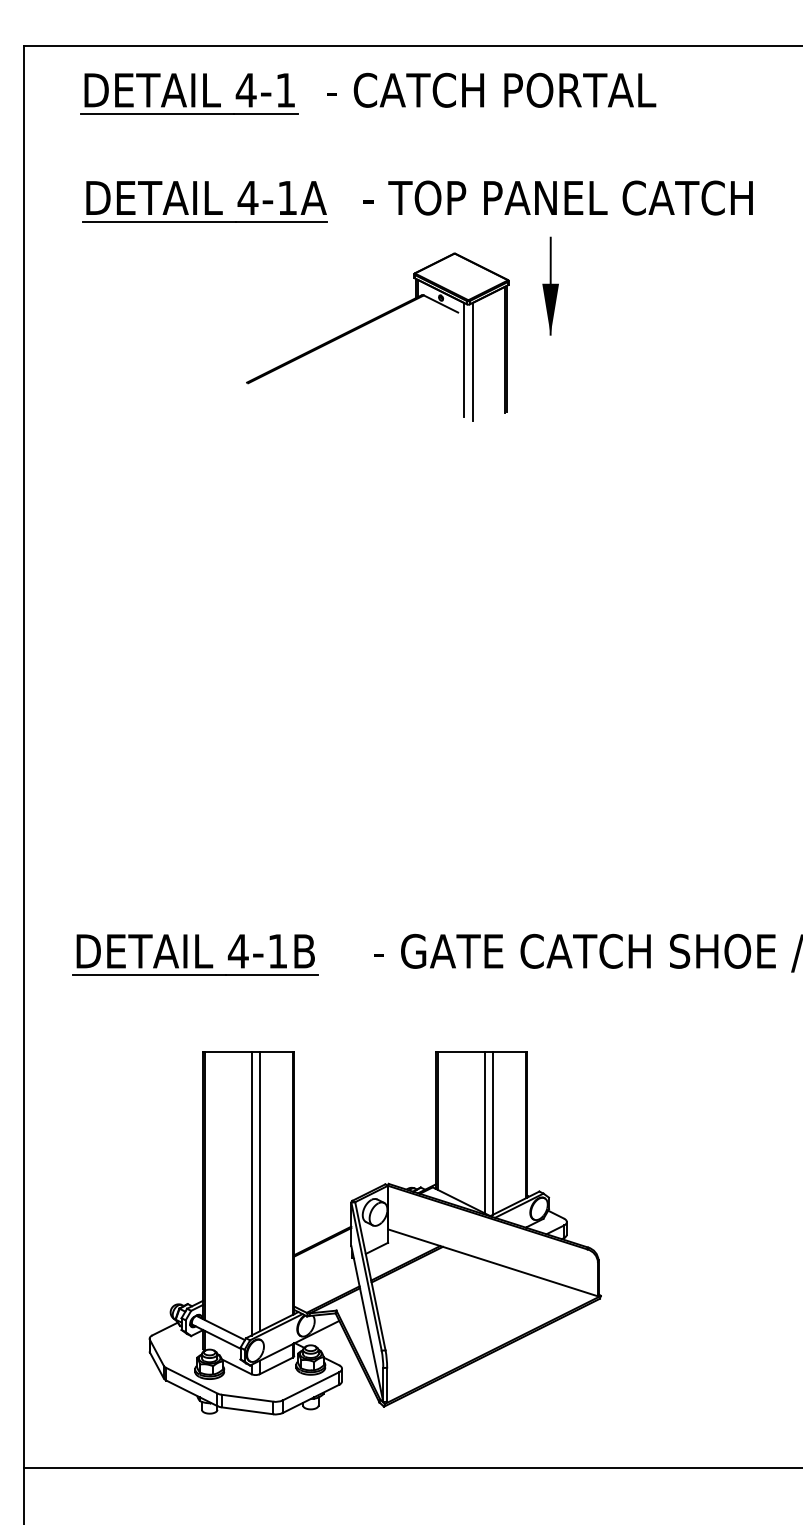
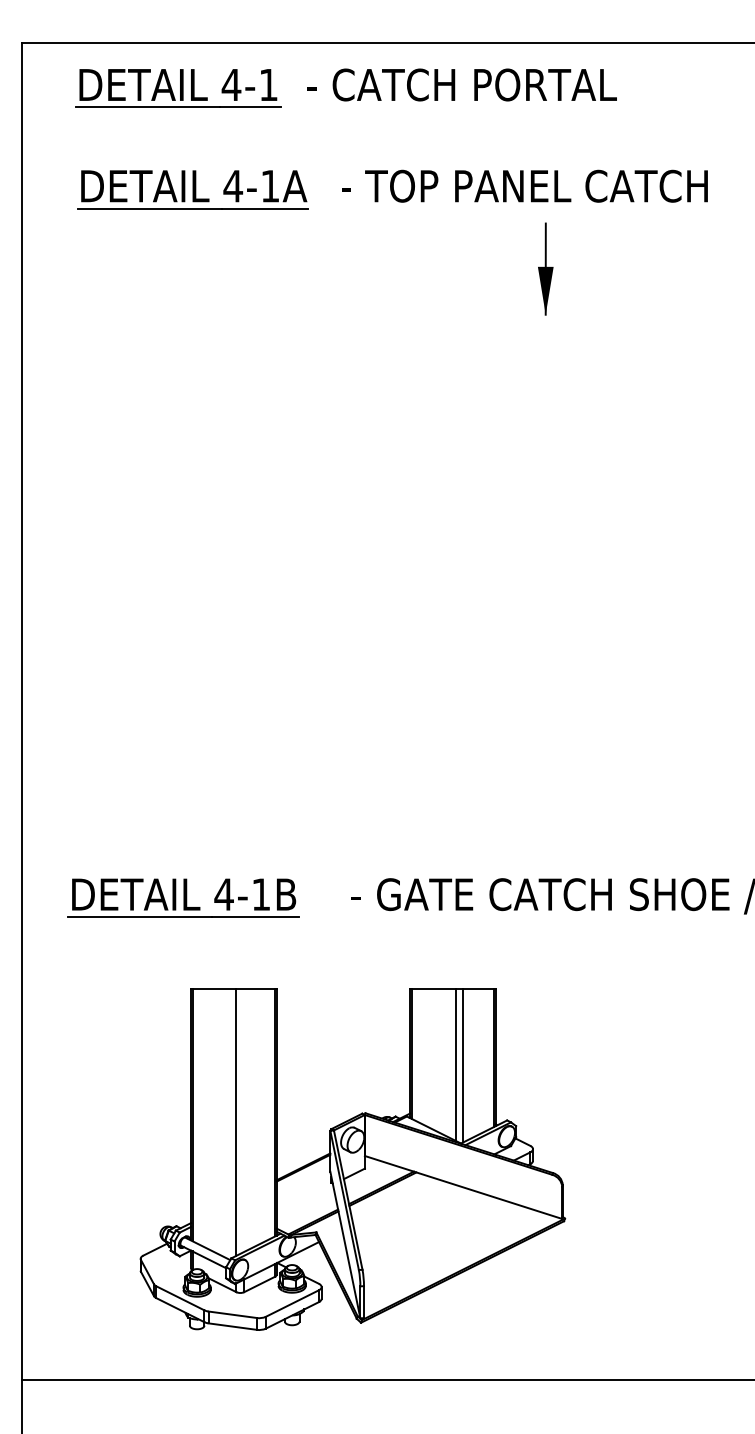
part: (550, 285) -> (545, 268), moved
part: (371, 322) -> (349, 303), removed
line: (260, 1191) -> (244, 1120), removed

